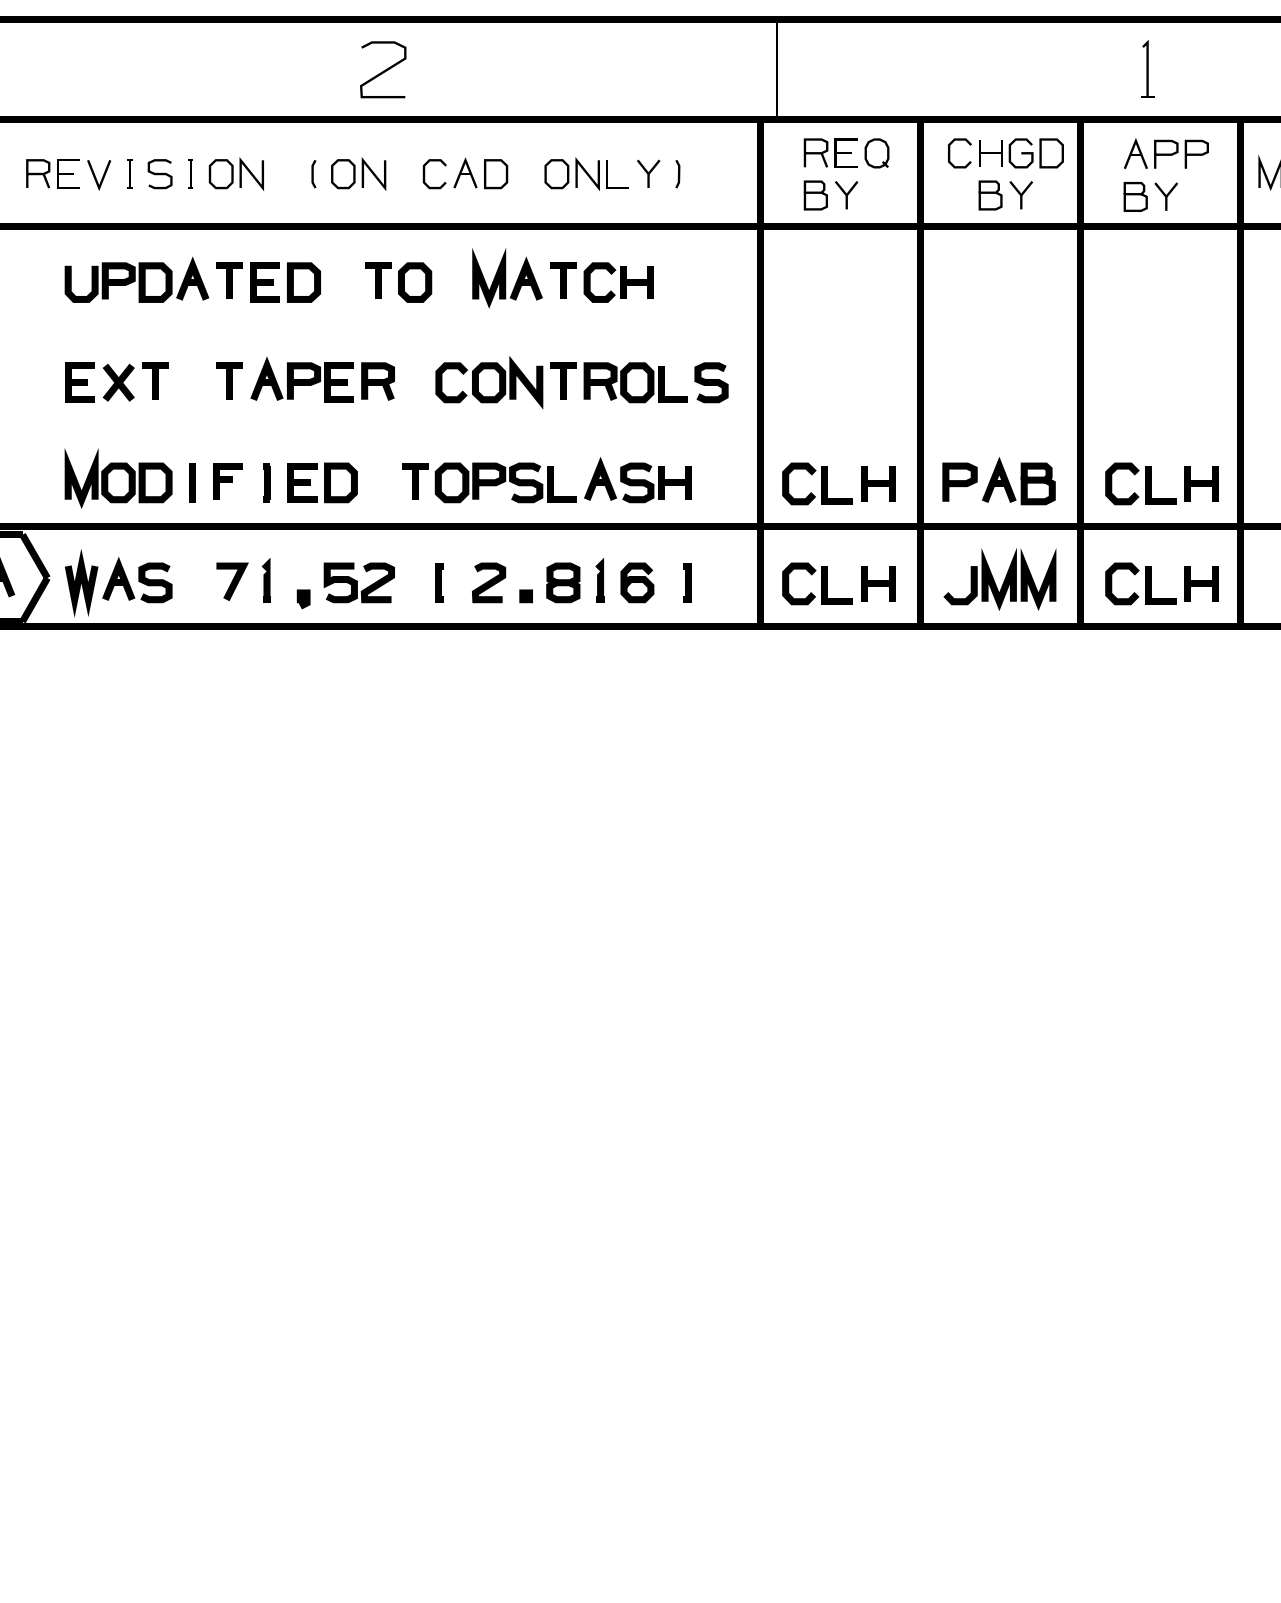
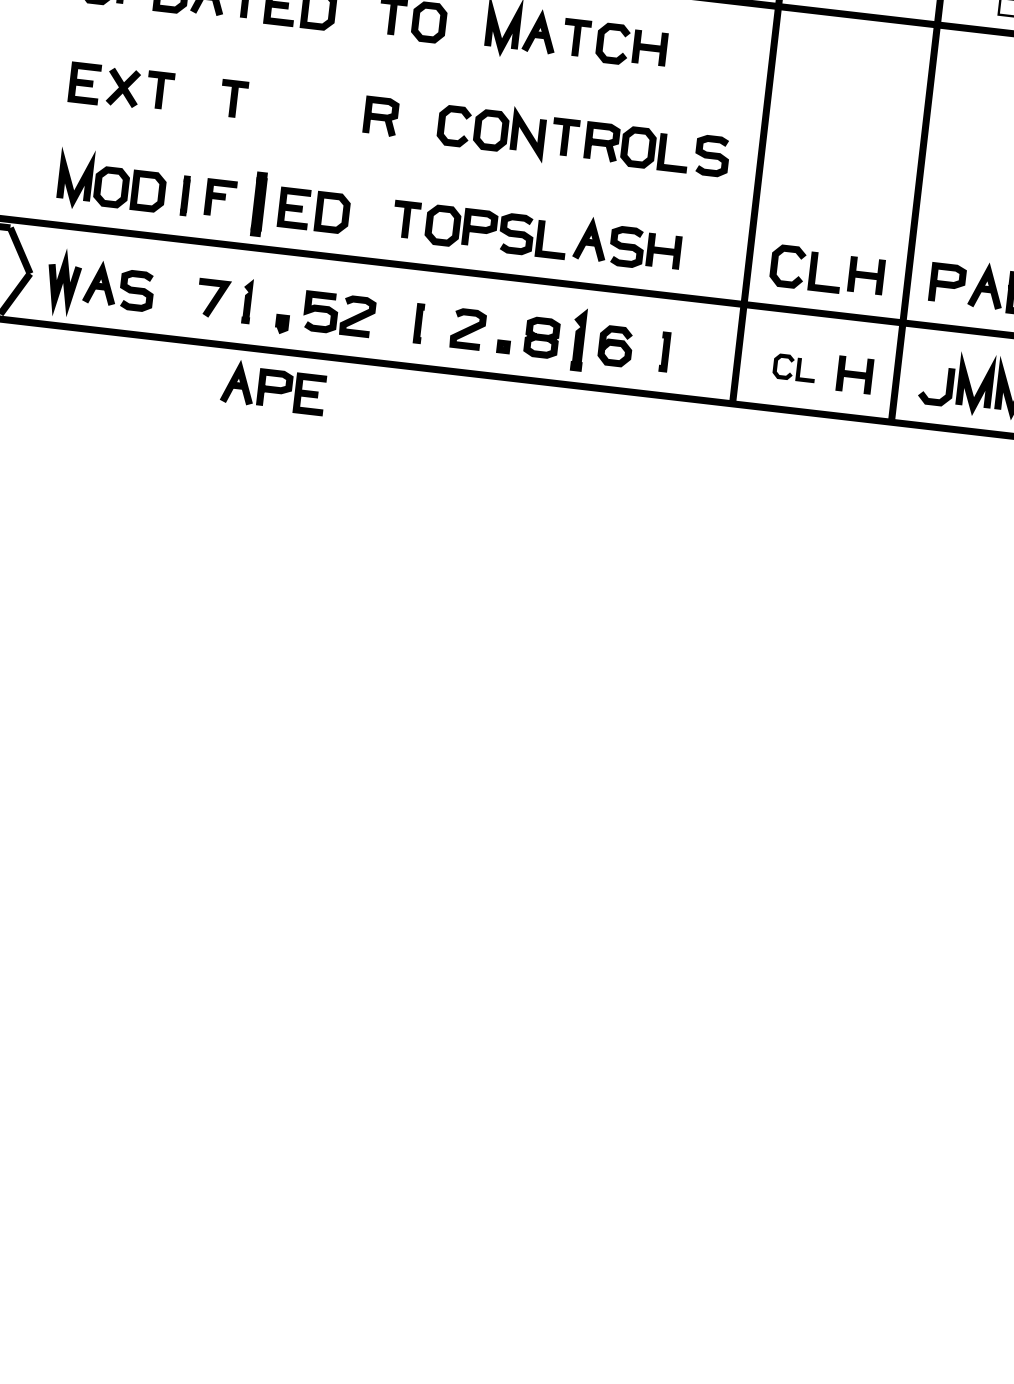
part: (301, 379) -> (272, 386), moved
part: (266, 482) -> (258, 203), size x1.6
part: (599, 580) -> (578, 339), size x1.4
part: (817, 583) -> (794, 367), size x0.6

